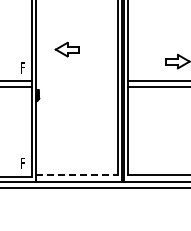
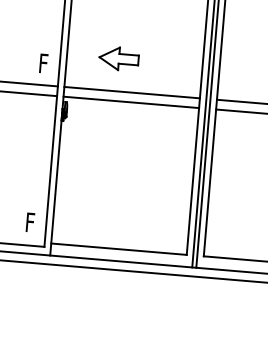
part: (66, 49) -> (117, 58), moved
line: (76, 81) -> (131, 93), added
line: (76, 86) -> (130, 101), added
line: (76, 174) -> (118, 248), dashed -> solid

